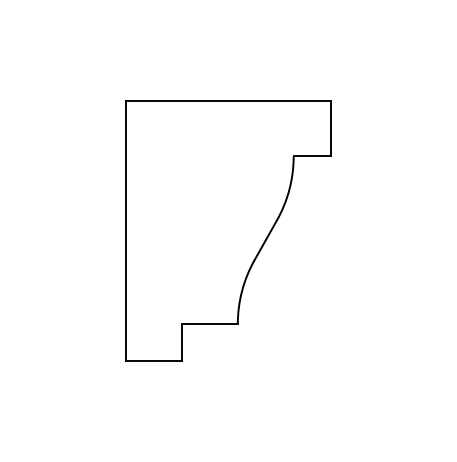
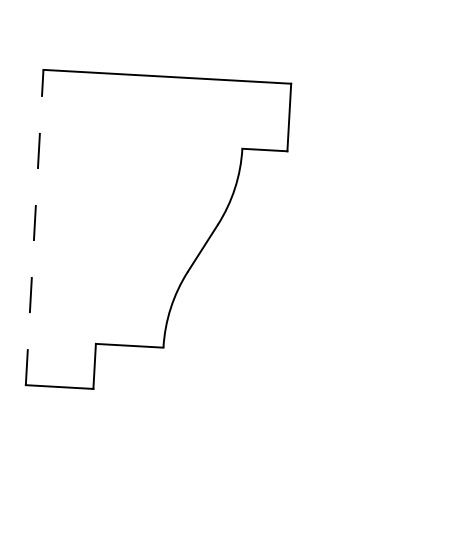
line: (126, 230) -> (35, 226), solid -> dashed

